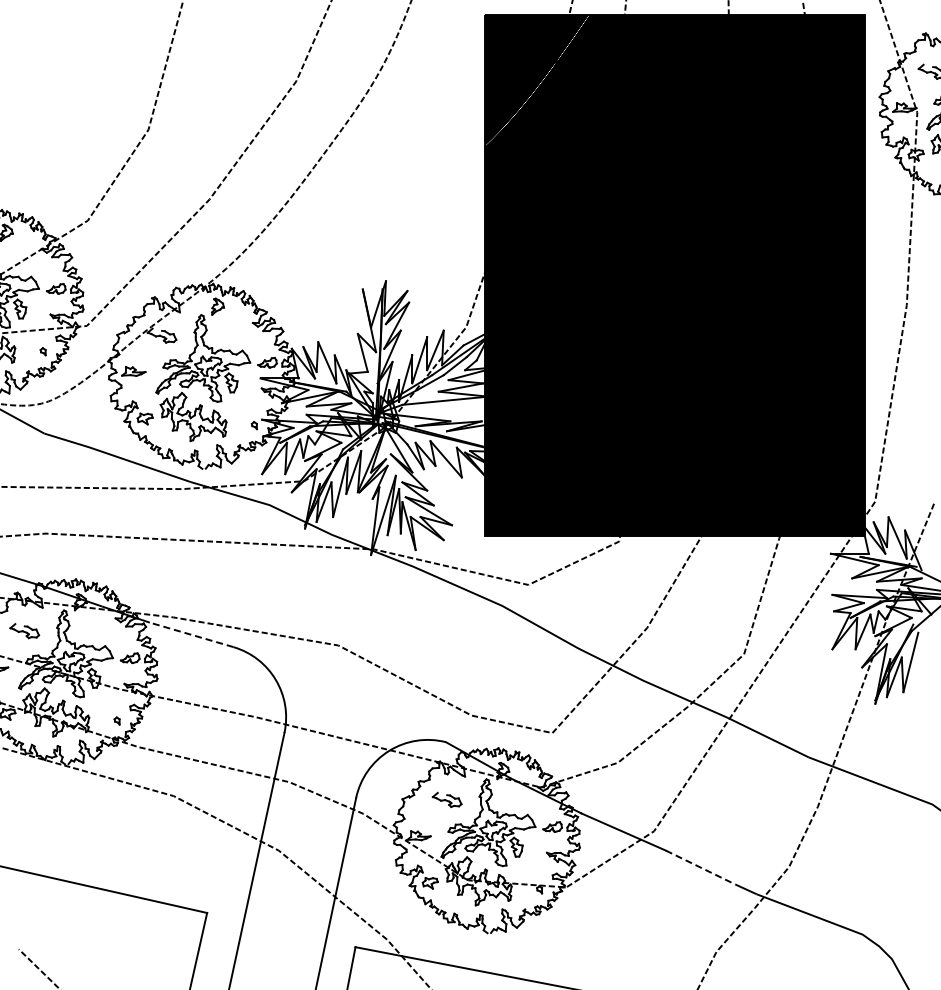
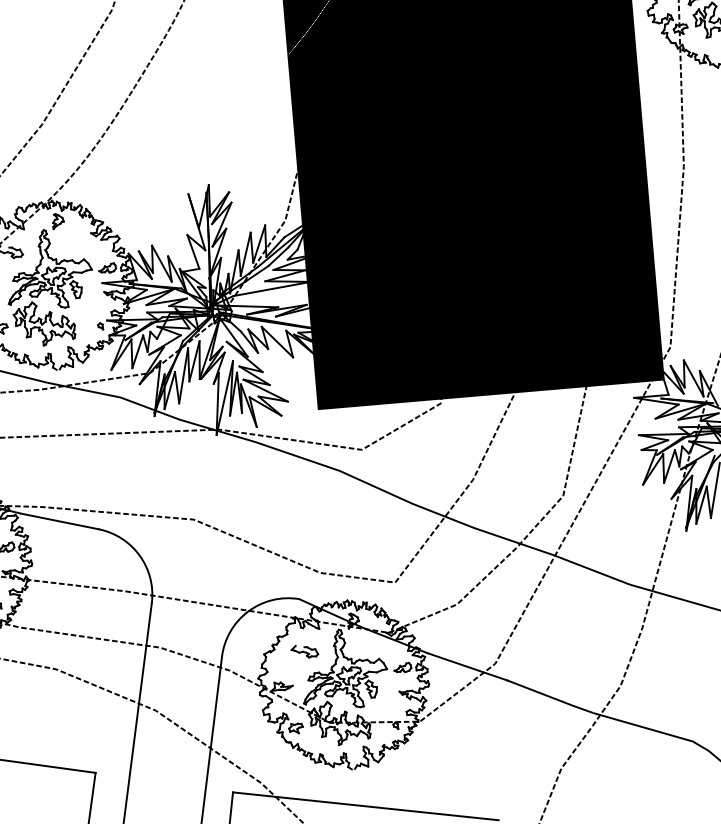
line: (191, 634) -> (59, 521), dashed -> solid
line: (700, 867) -> (540, 693), dashed -> solid

